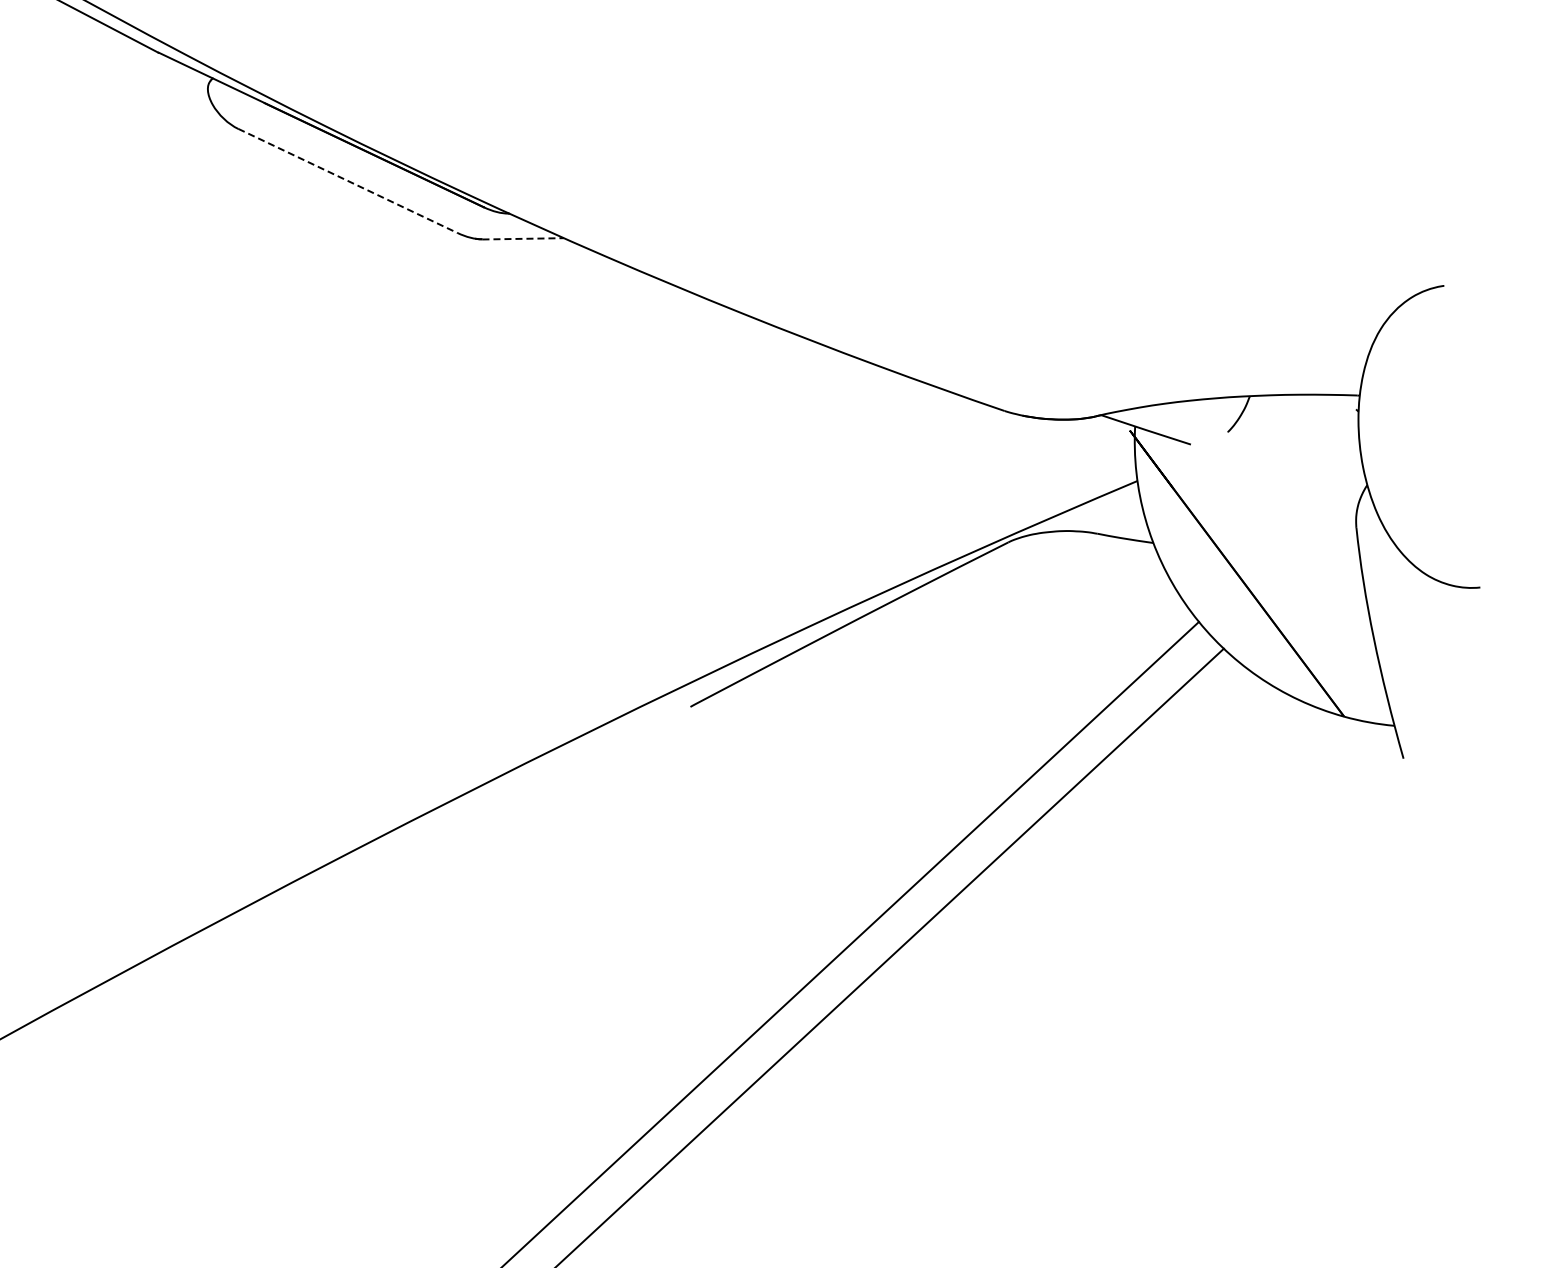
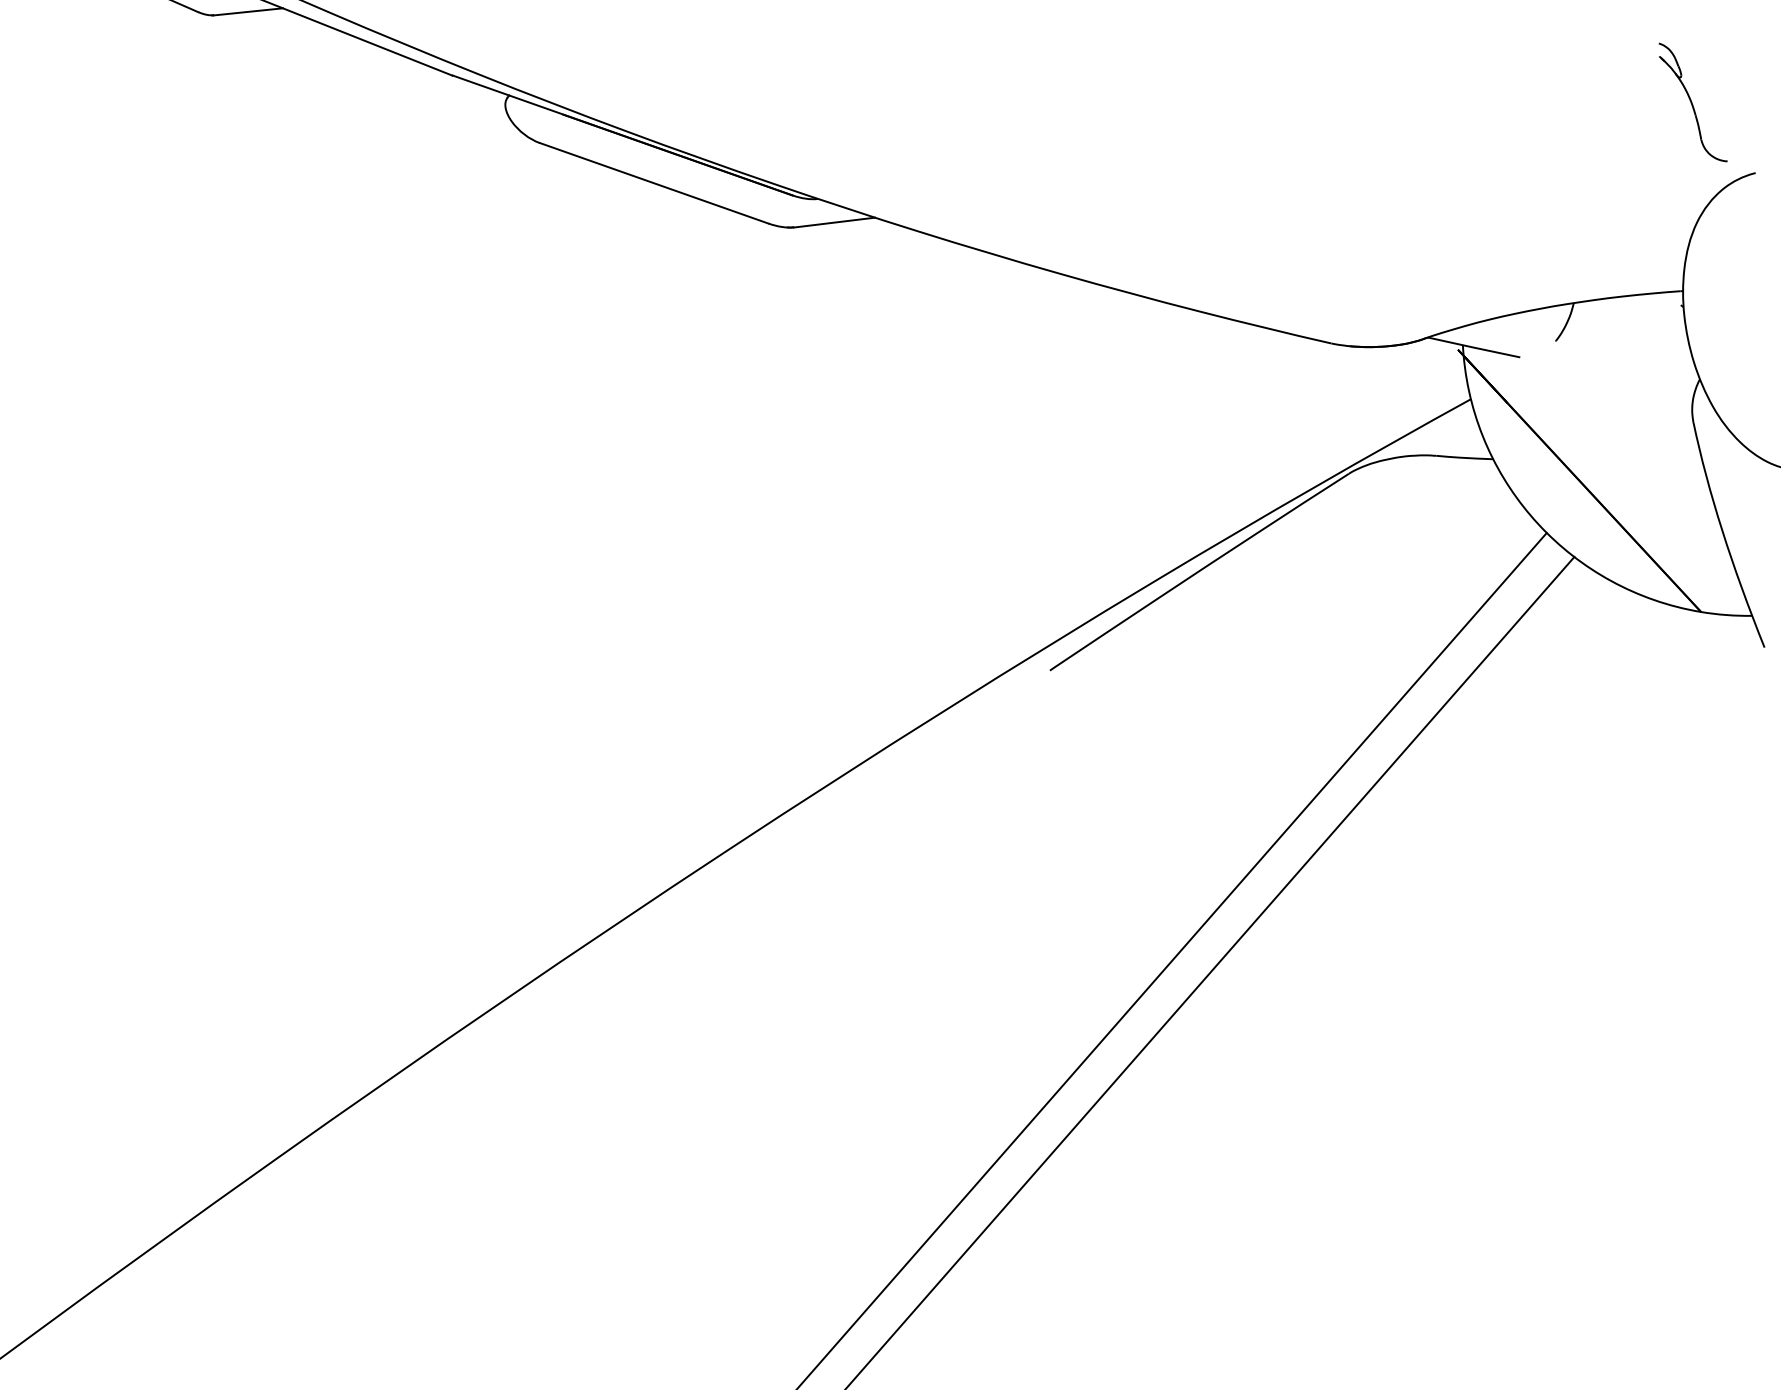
line: (348, 181) -> (654, 183), dashed -> solid
part: (1388, 209) -> (1692, 102), added
line: (523, 238) -> (834, 222), dashed -> solid

